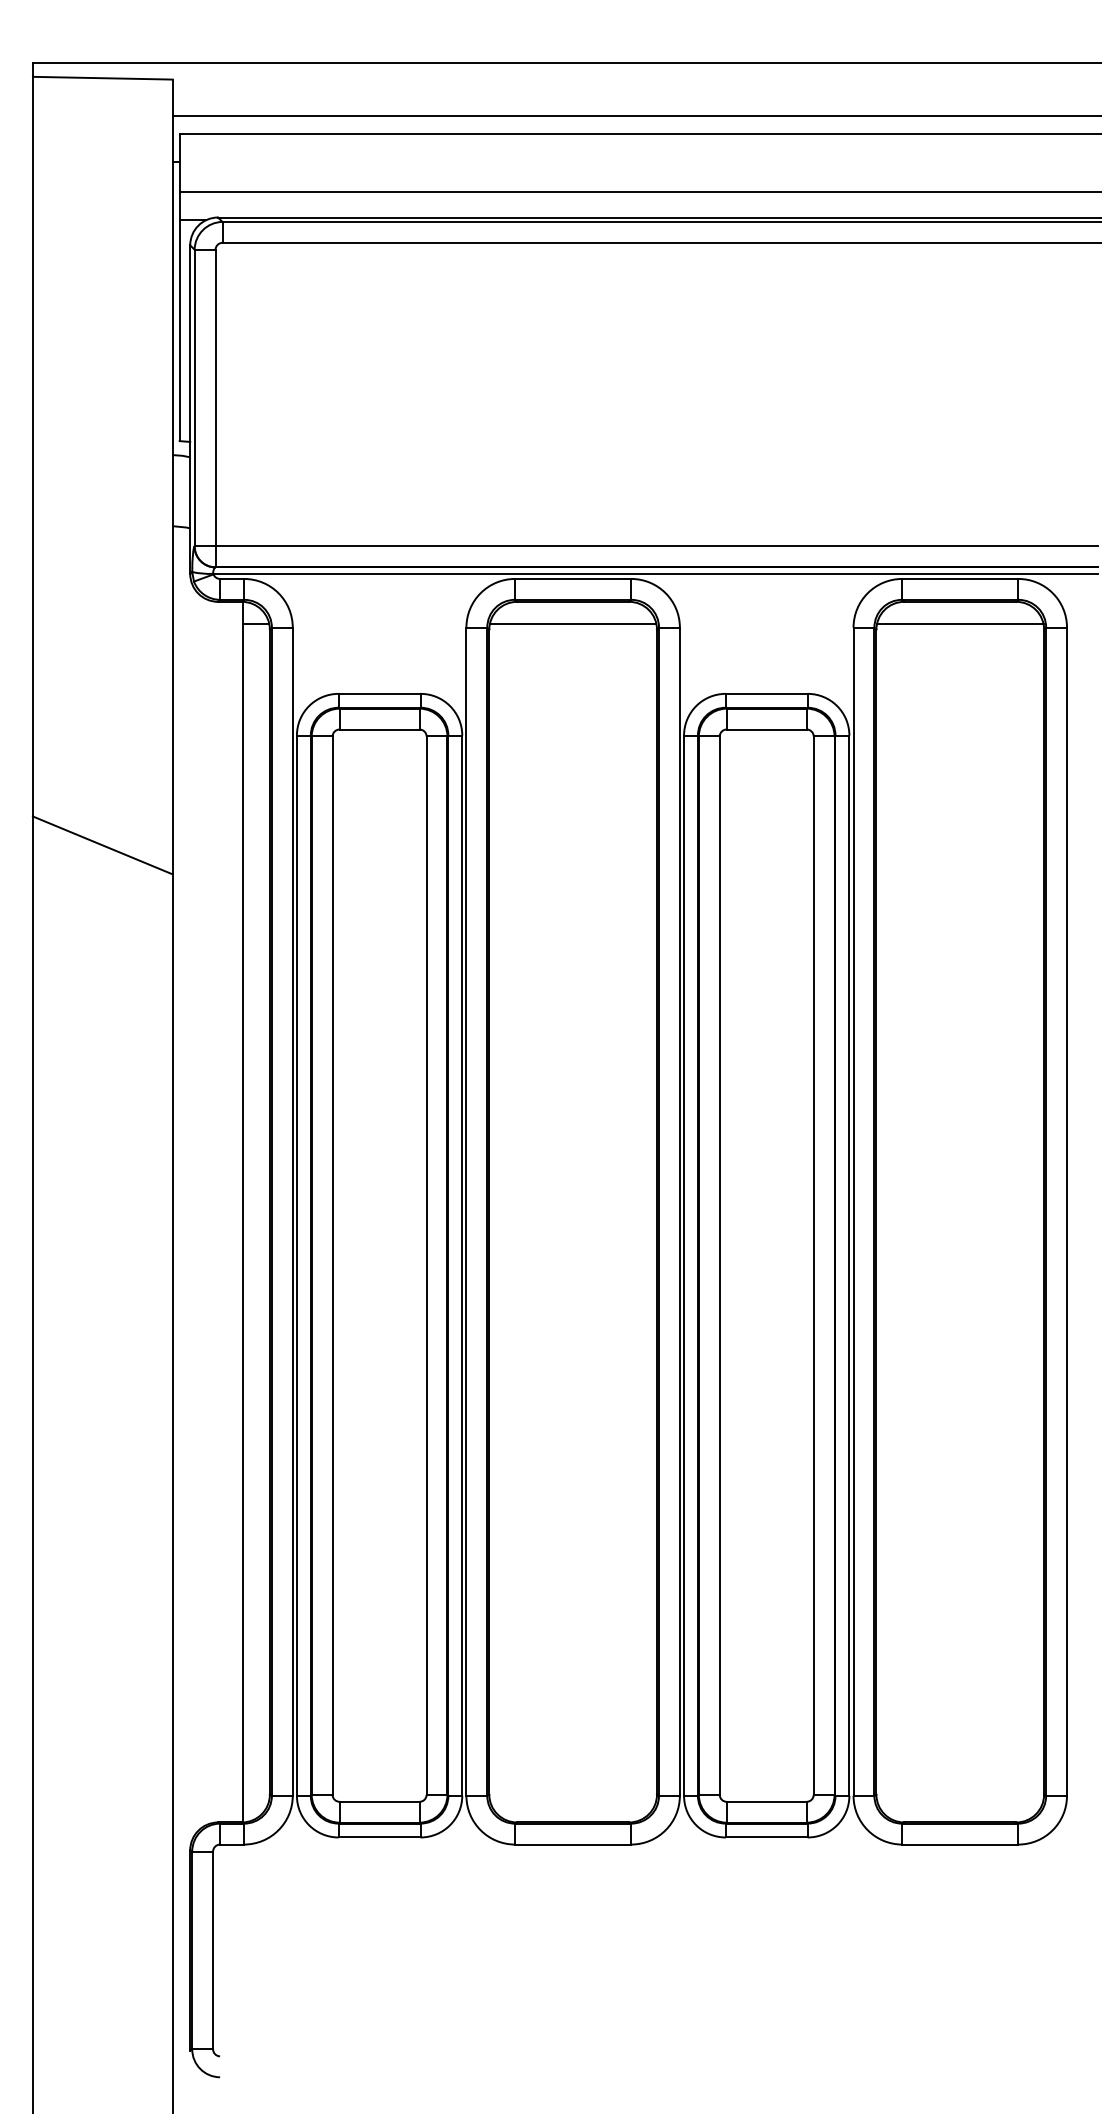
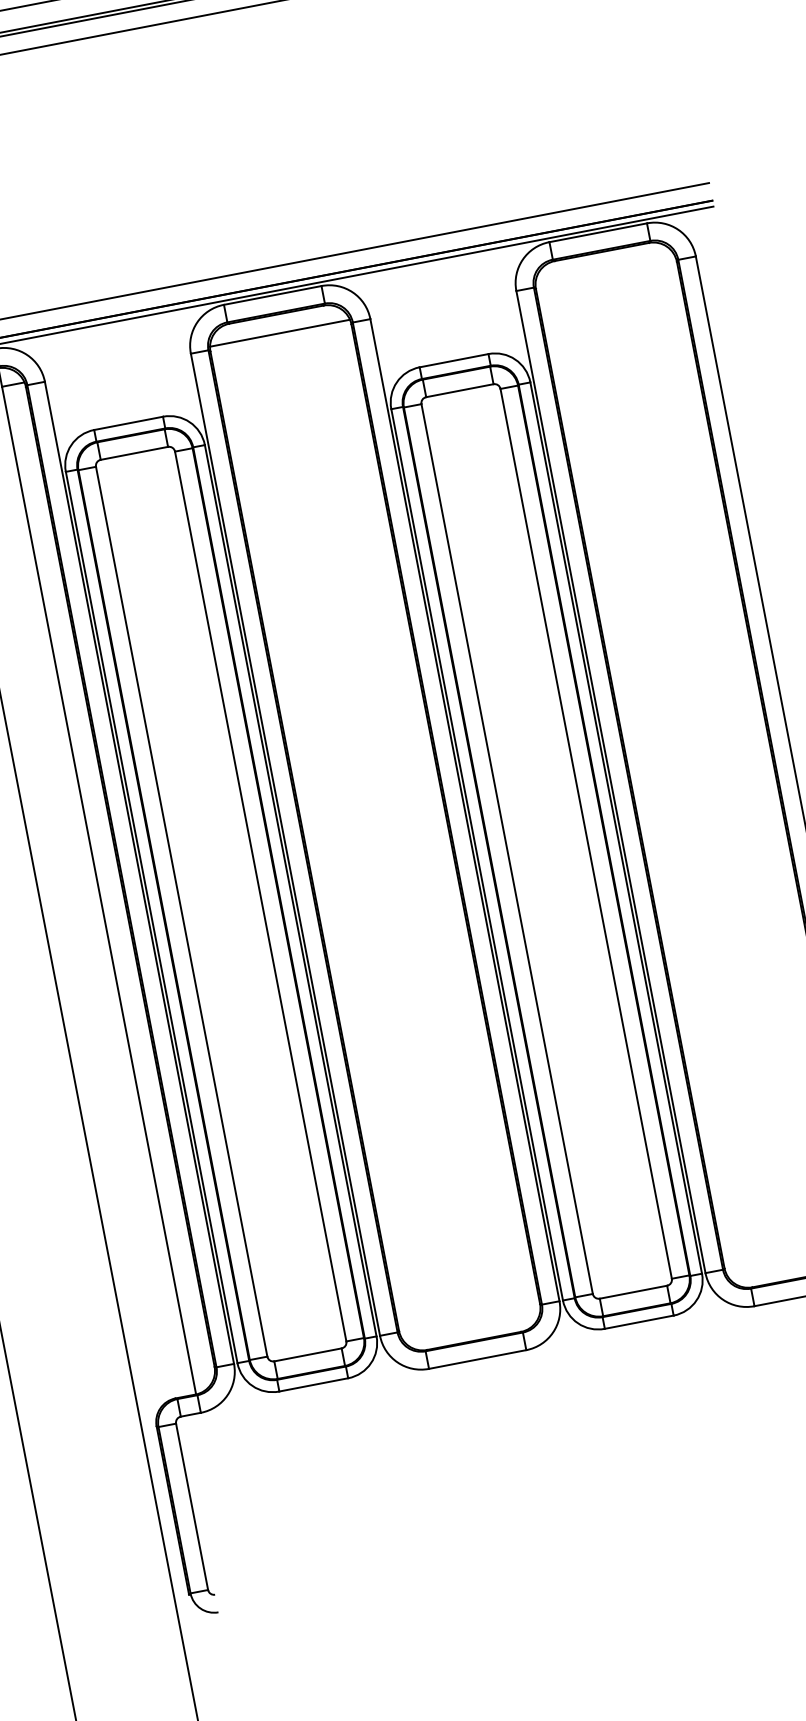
line: (960, 623) -> (605, 270), removed

